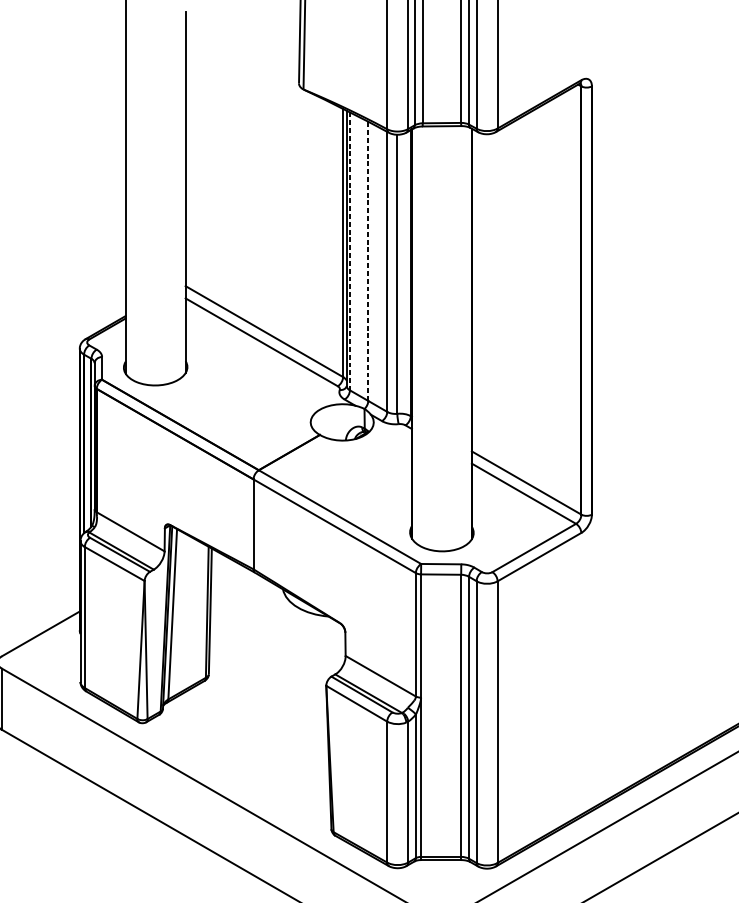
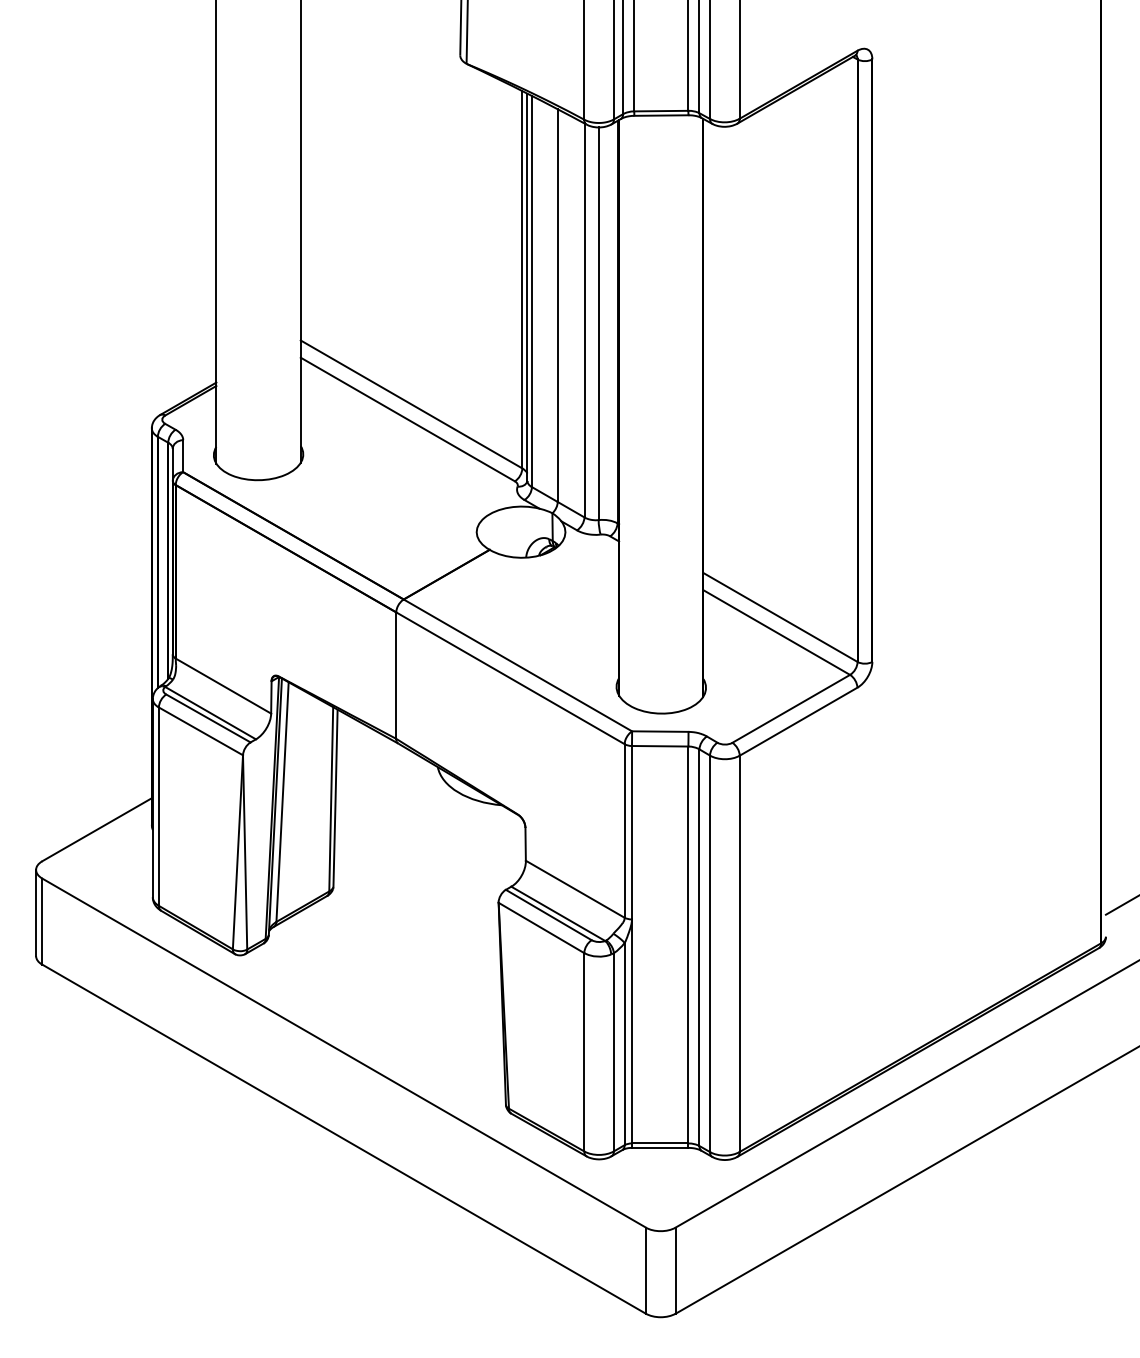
line: (349, 251) -> (531, 291), dashed -> solid
line: (368, 261) -> (557, 305), dashed -> solid

